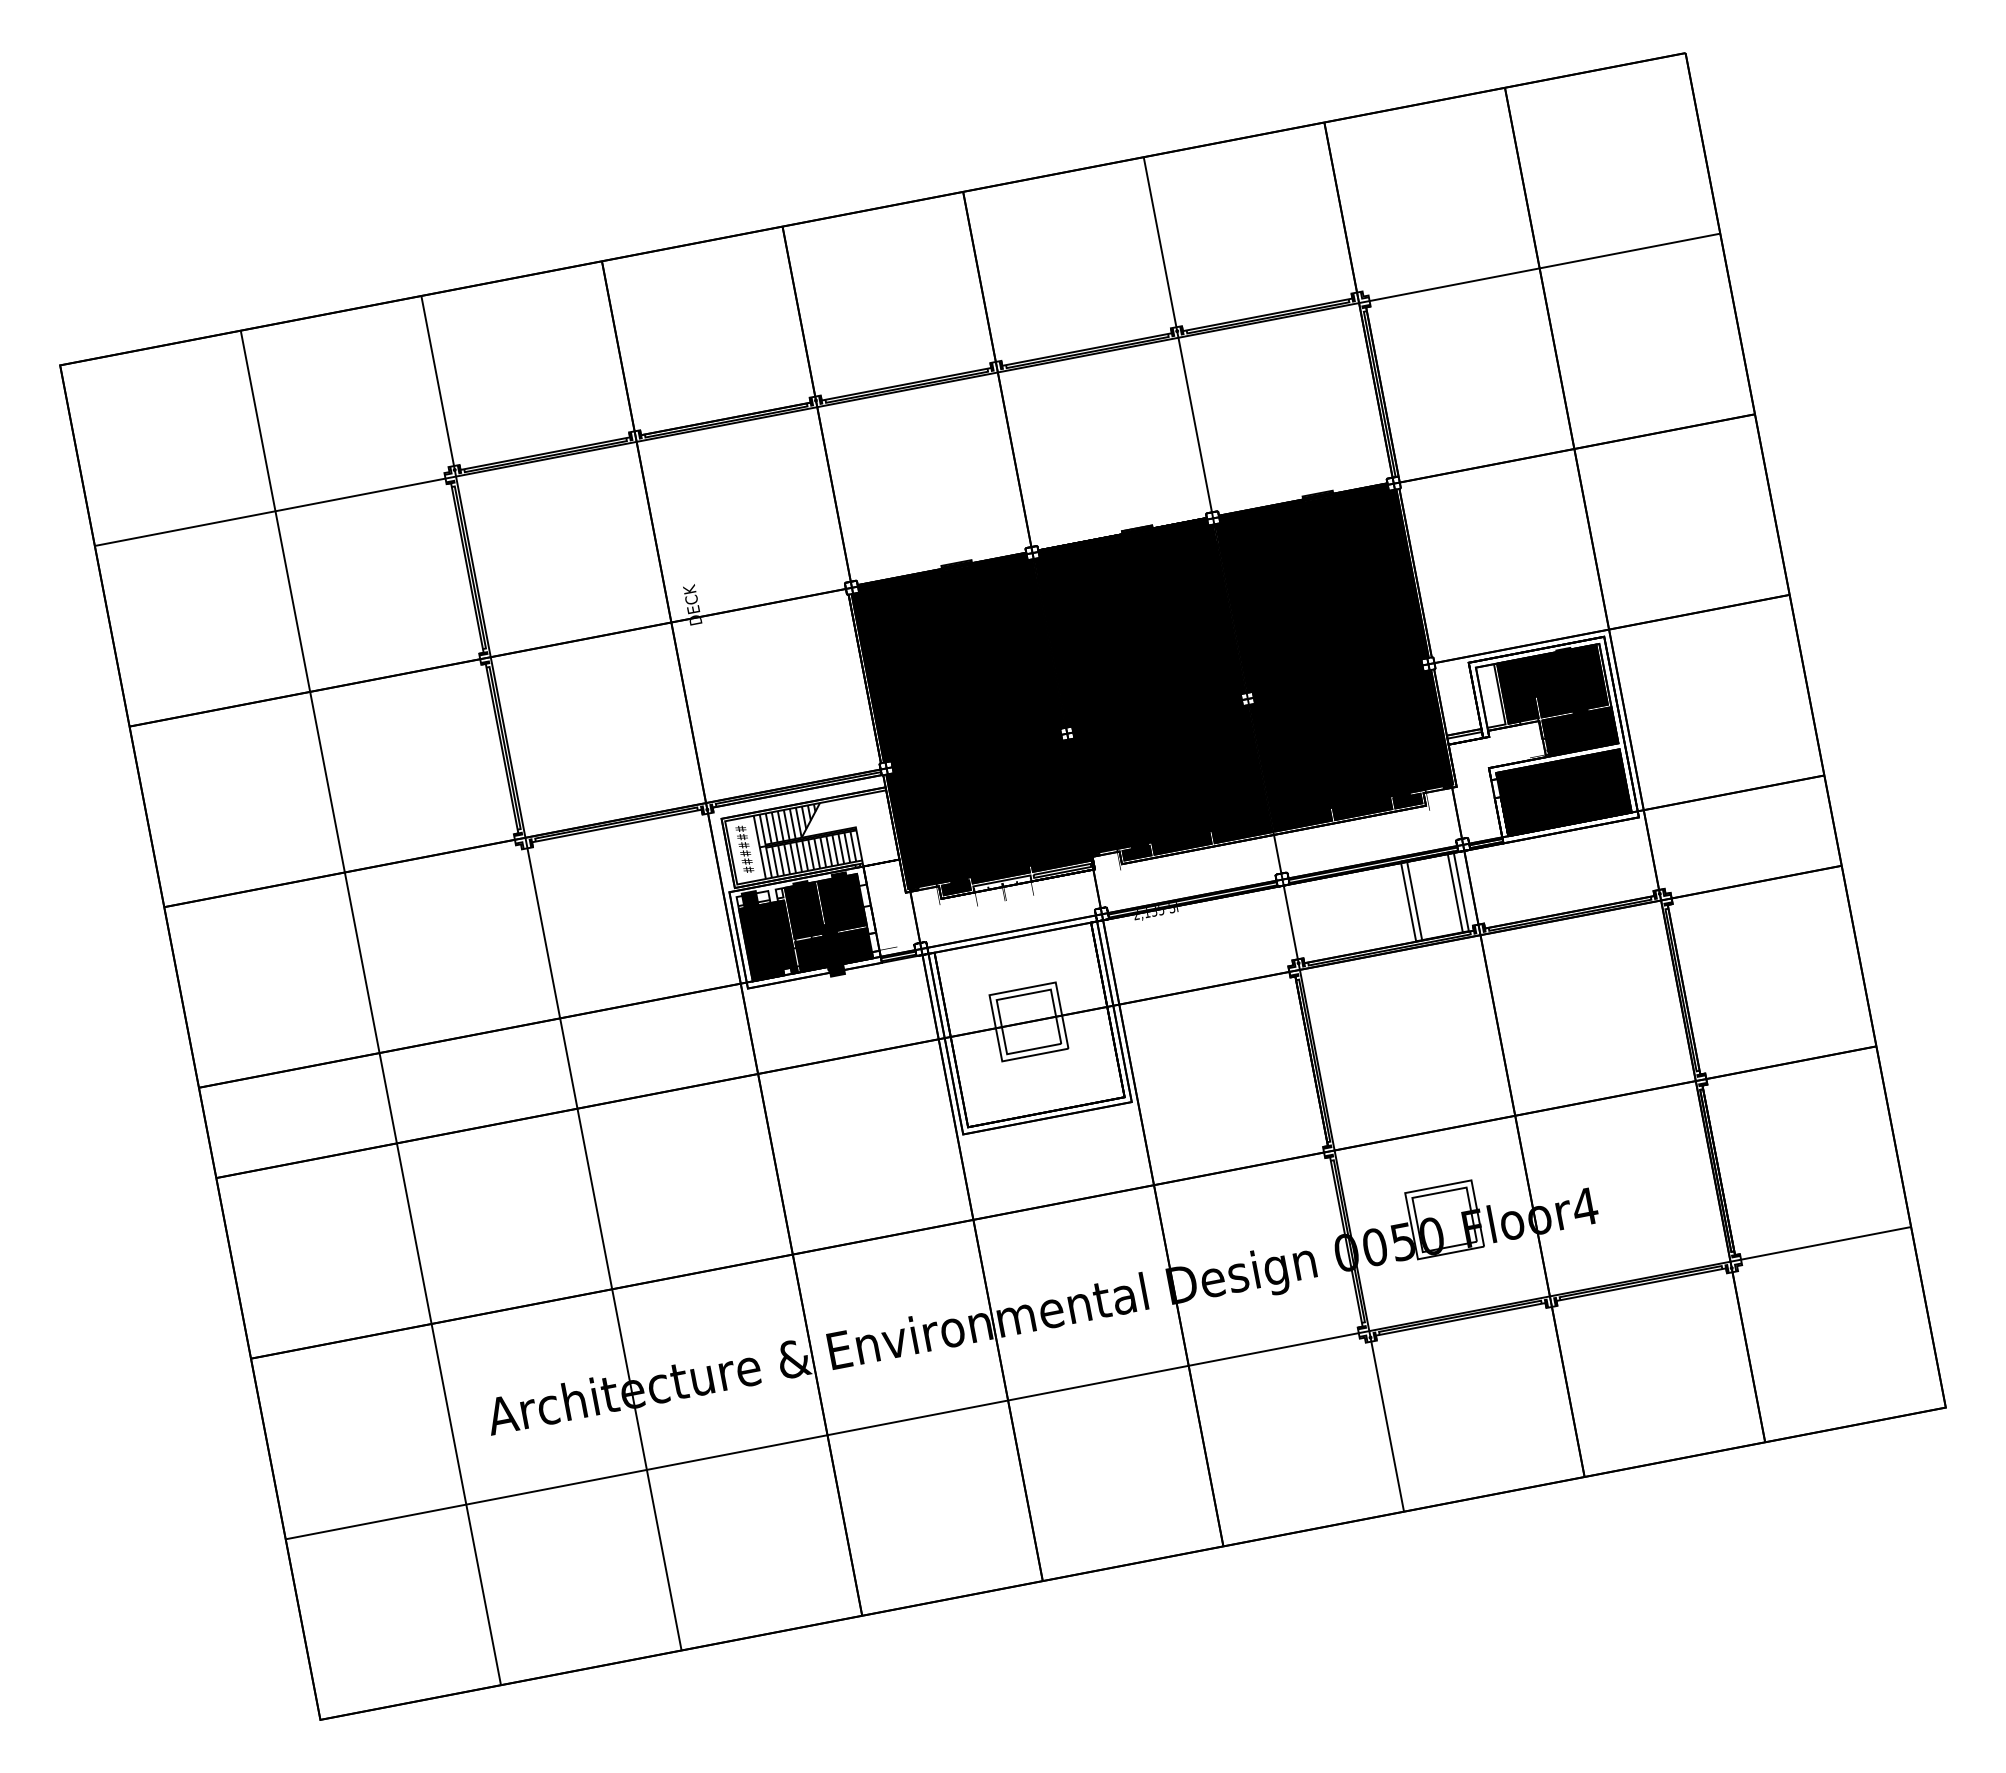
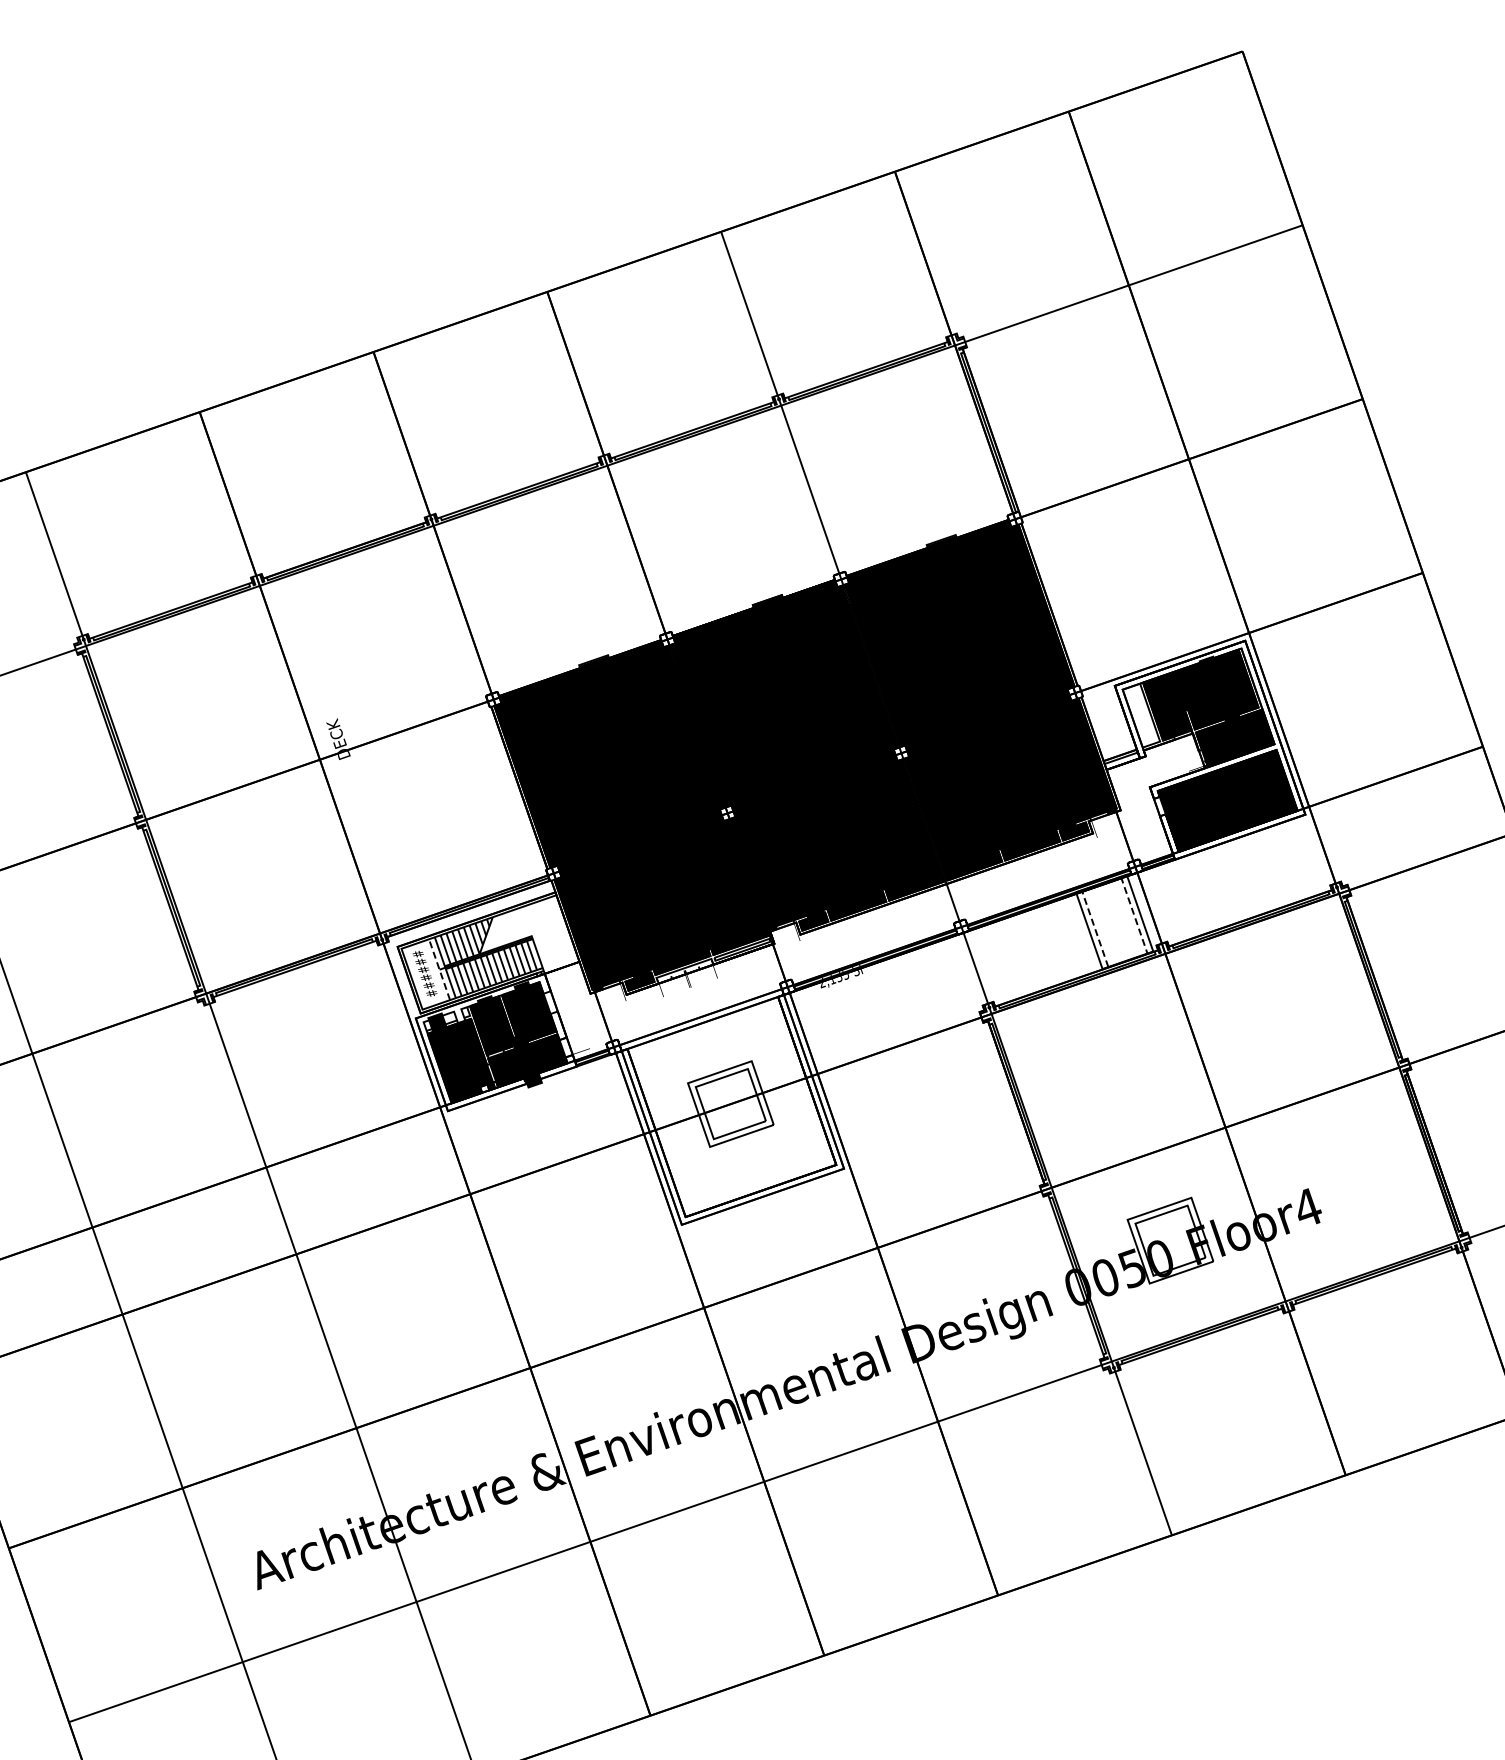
line: (759, 846) -> (439, 968), solid -> dashed
line: (1455, 892) -> (1134, 915), solid -> dashed
line: (1414, 900) -> (1095, 928), solid -> dashed

